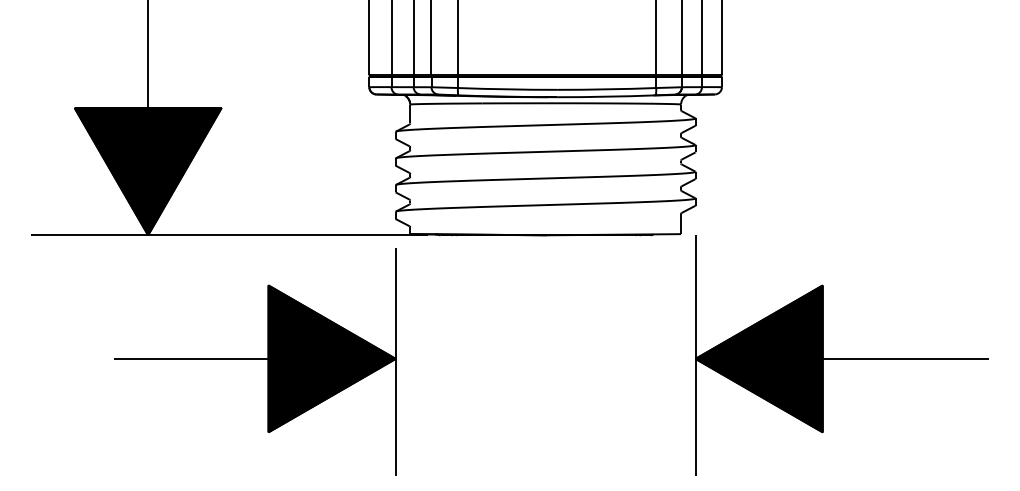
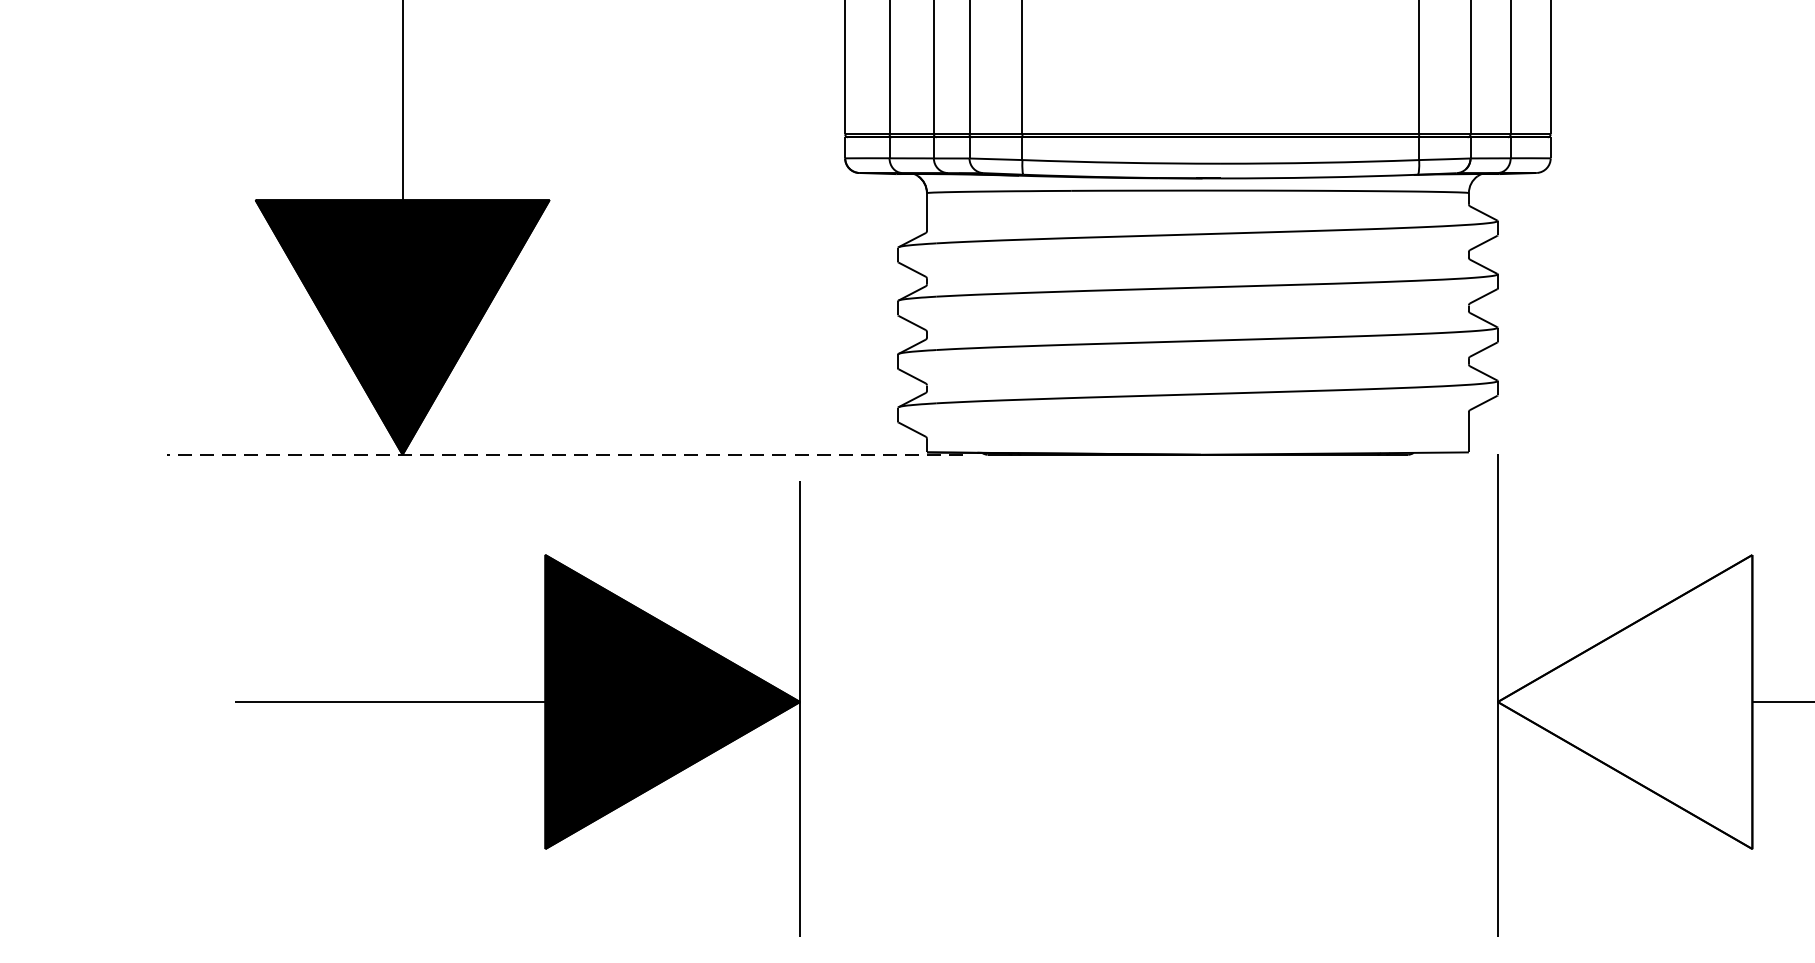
line: (229, 235) -> (565, 455), solid -> dashed
fill: (758, 358) -> (1623, 701), removed
part: (255, 361) -> (519, 707), moved

